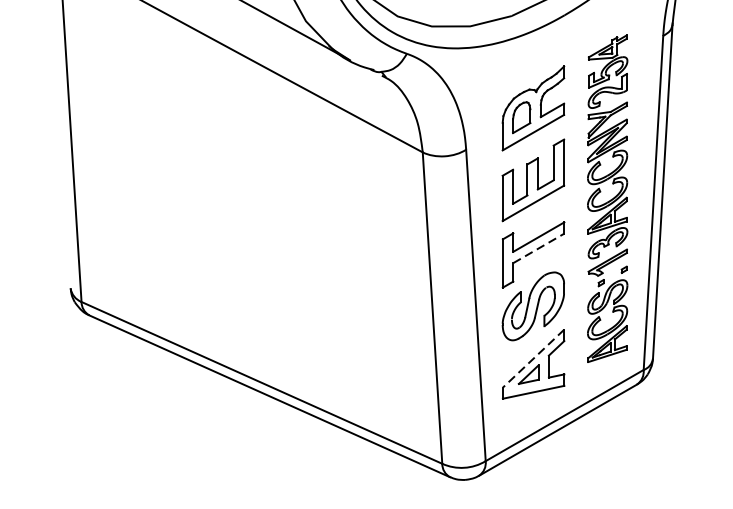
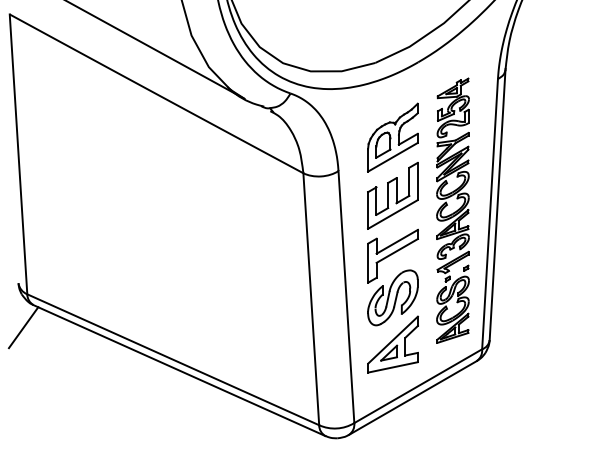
line: (539, 247) -> (397, 250), dashed -> solid
line: (76, 343) -> (23, 327), added
line: (532, 359) -> (392, 340), dashed -> solid

